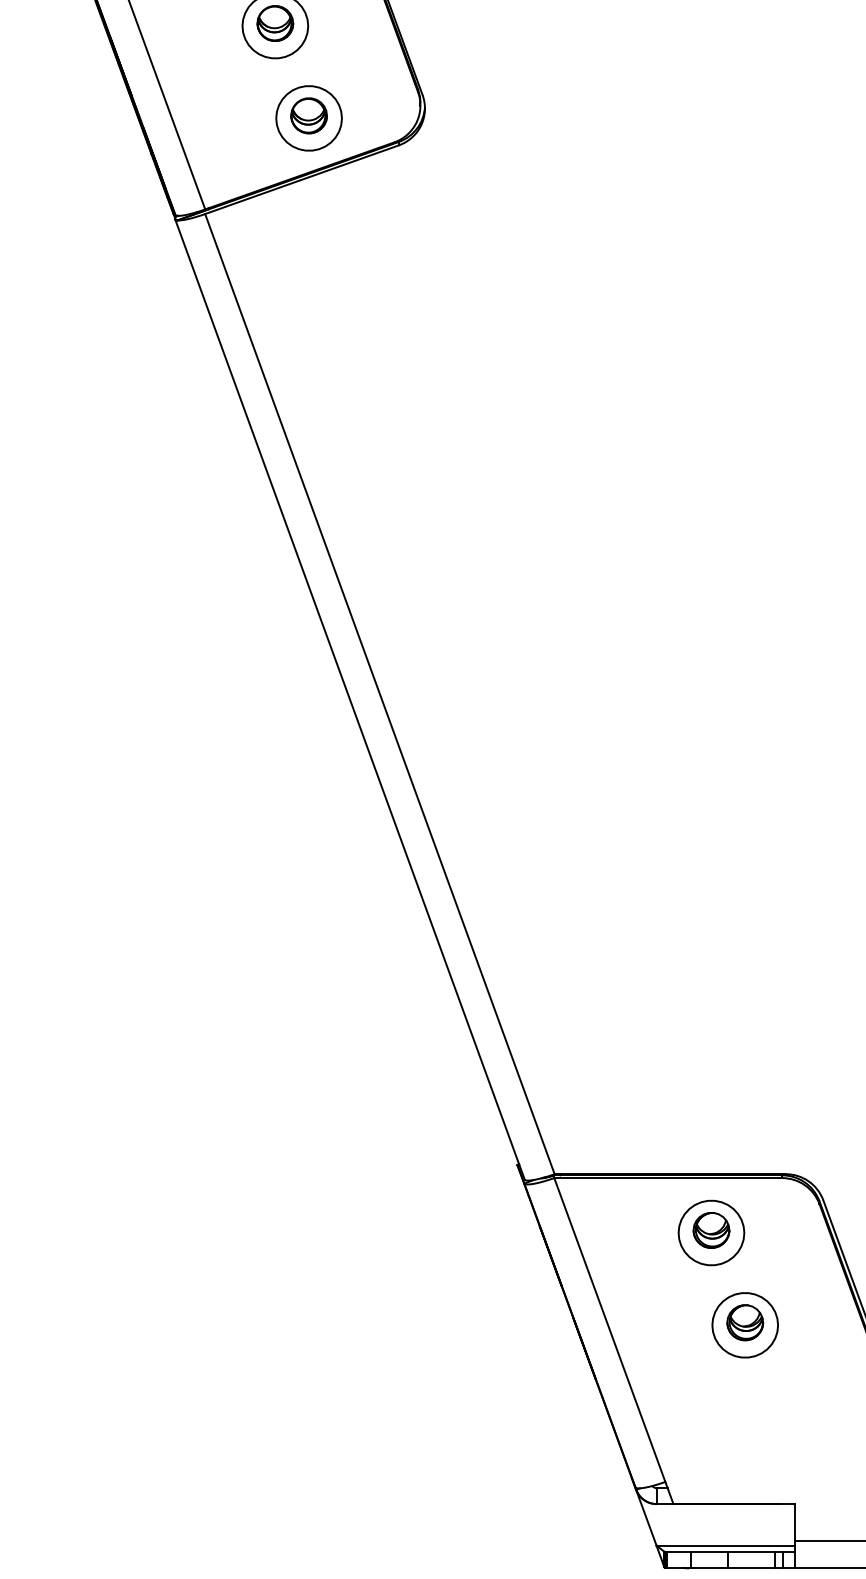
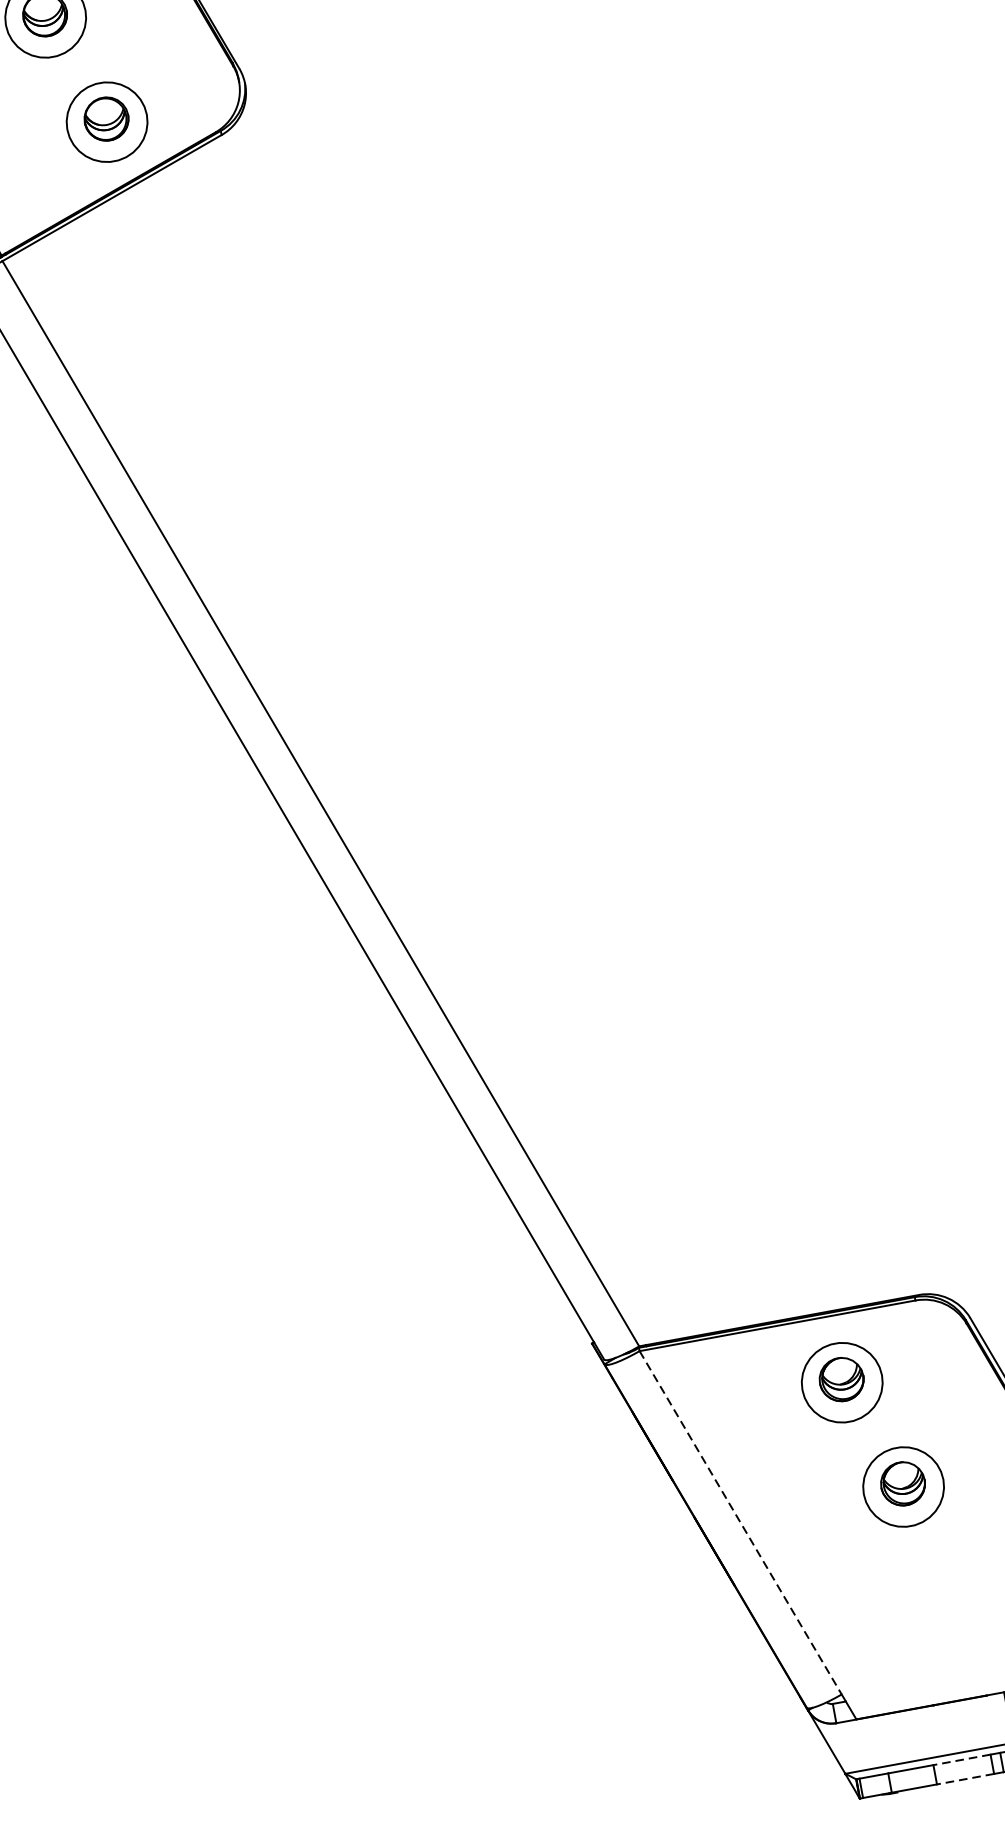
line: (609, 1330) -> (740, 1523), solid -> dashed
line: (751, 1551) -> (961, 1759), solid -> dashed
line: (751, 1567) -> (965, 1778), solid -> dashed

